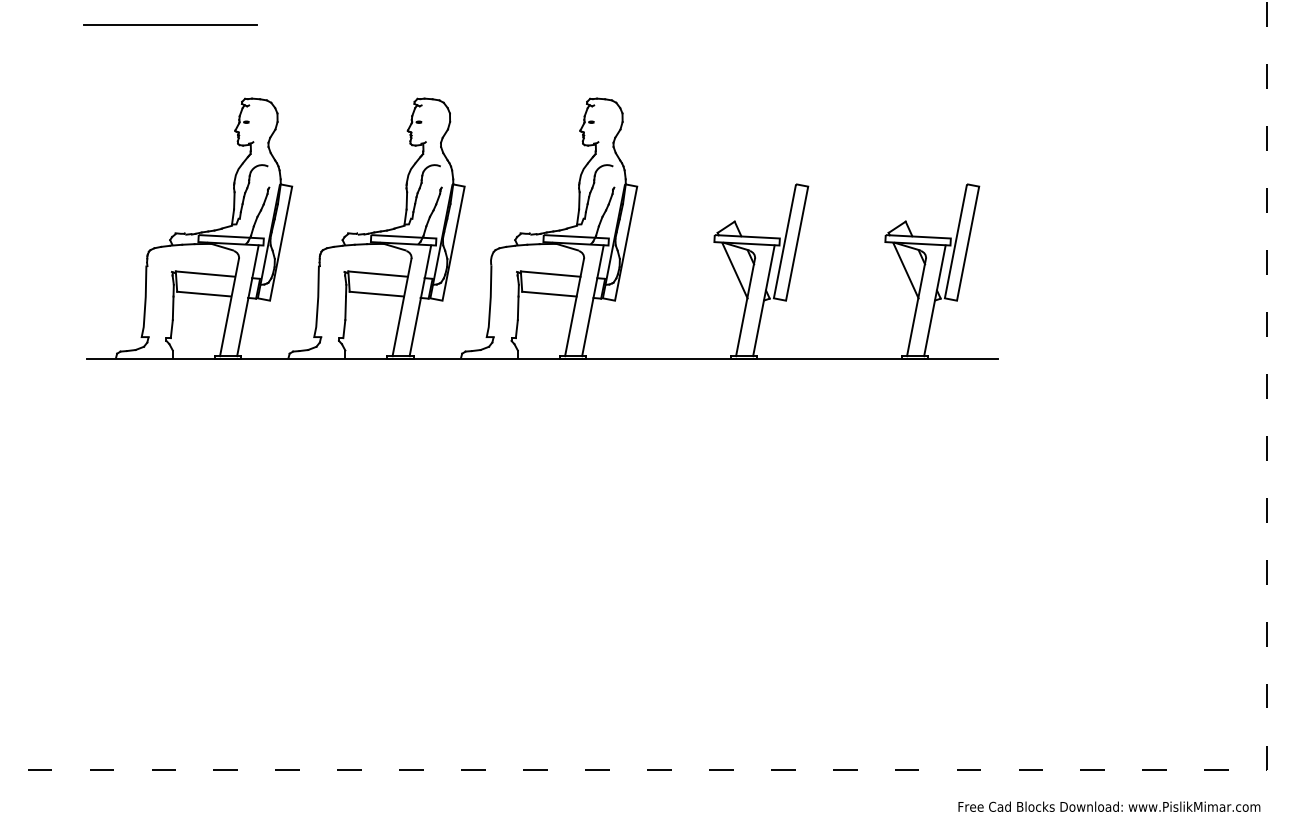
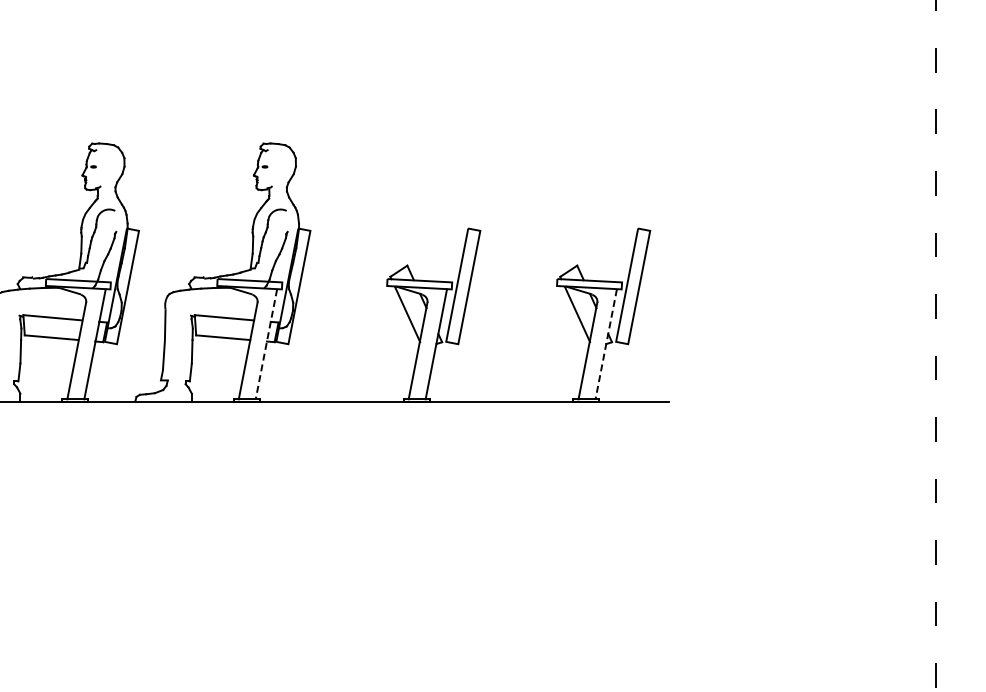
line: (592, 301) -> (266, 345), solid -> dashed
line: (934, 301) -> (605, 345), solid -> dashed

